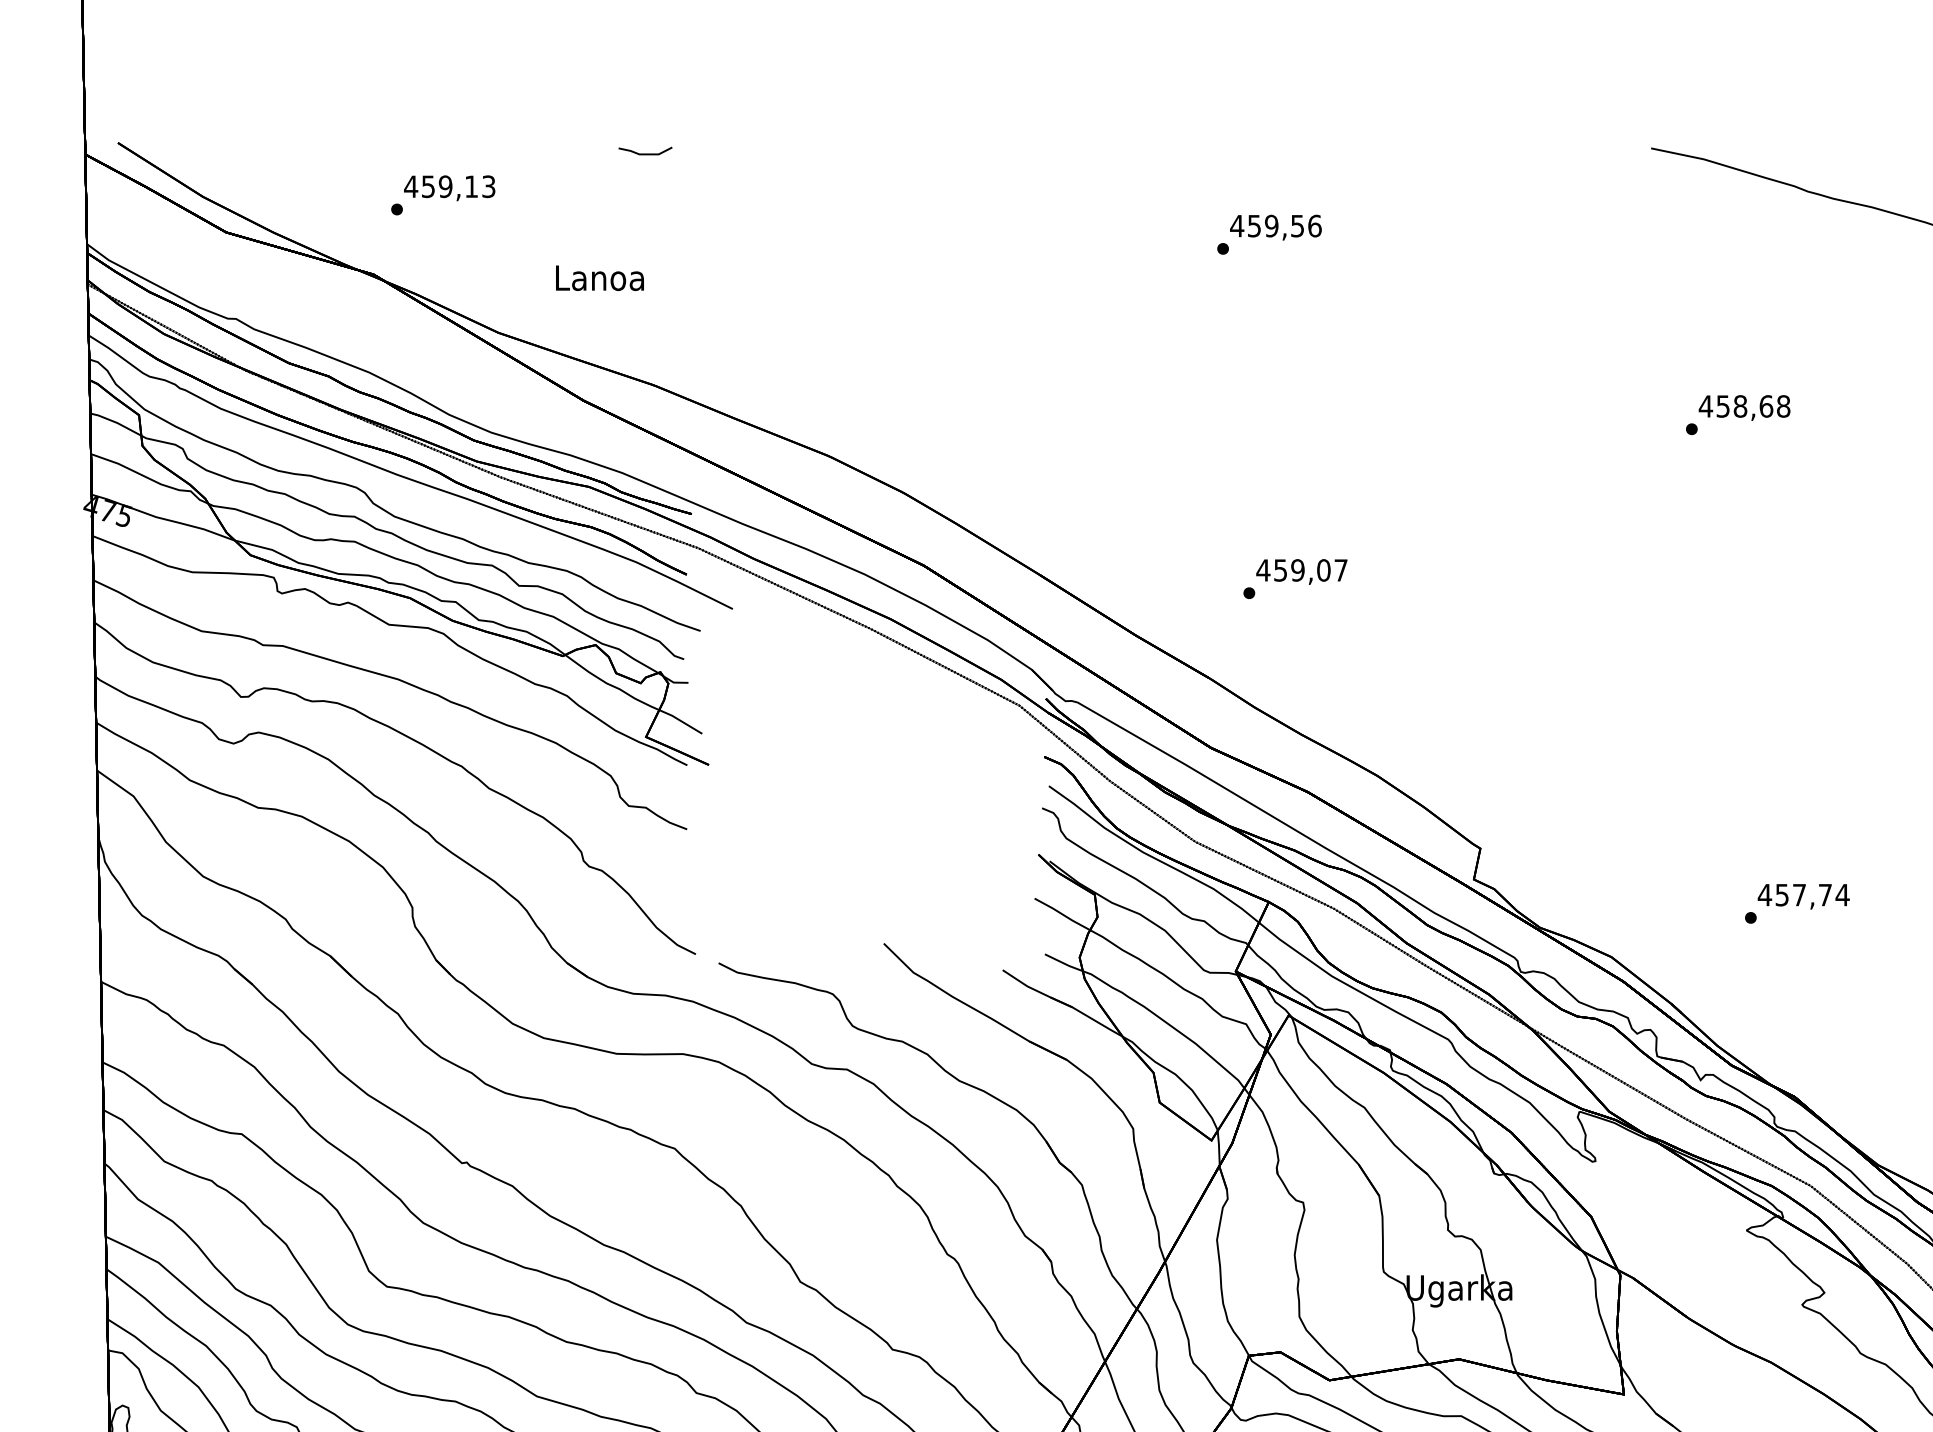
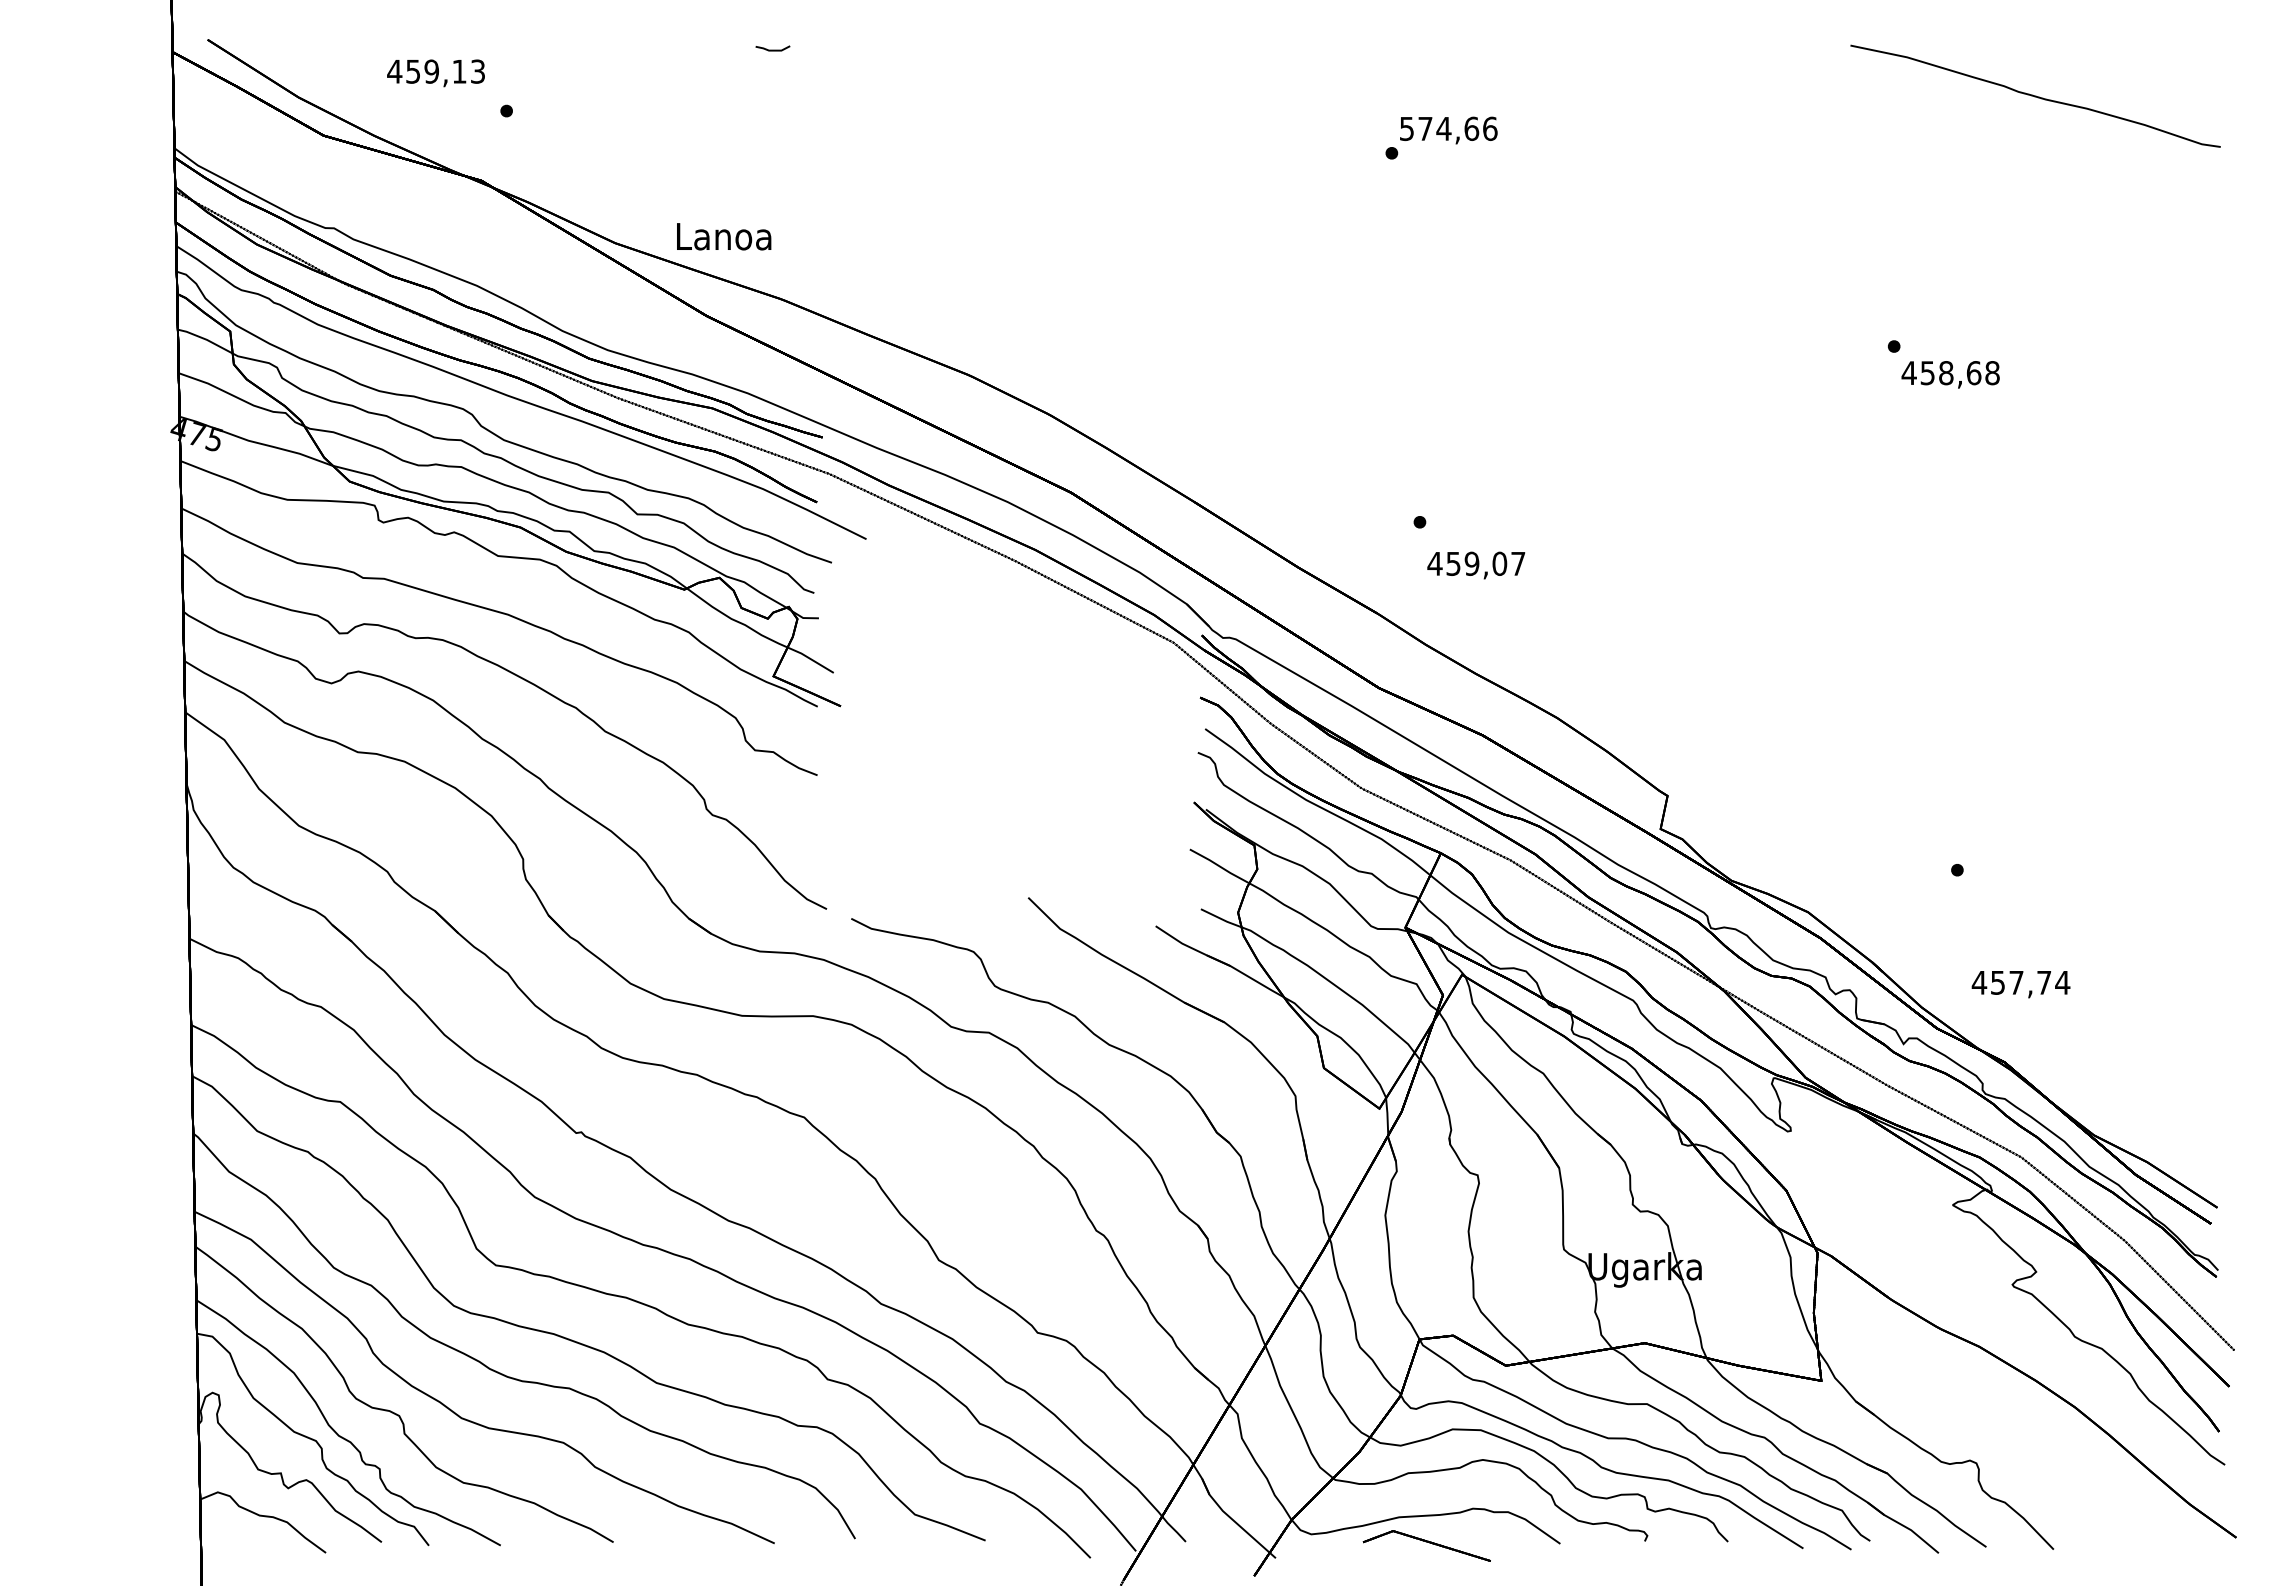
part: (645, 151) -> (772, 48), size x0.6
text: (449, 188) -> (435, 73), moved
text: (1267, 225) -> (1439, 128), 459,56 -> 574,66
text: (600, 278) -> (724, 236), moved
text: (1744, 407) -> (1950, 374), moved
text: (1302, 571) -> (1476, 565), moved
text: (1803, 896) -> (2020, 984), moved

